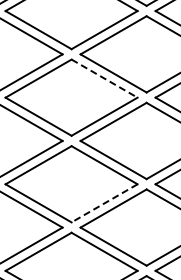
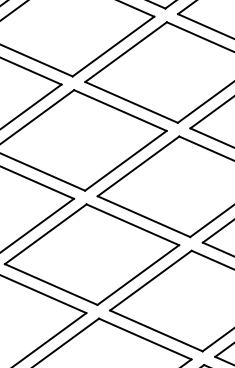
line: (105, 78) -> (121, 110), dashed -> solid
line: (104, 203) -> (138, 275), dashed -> solid

